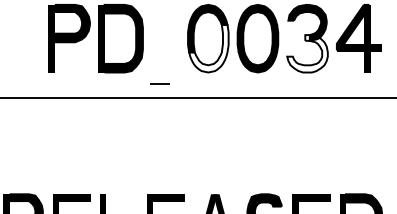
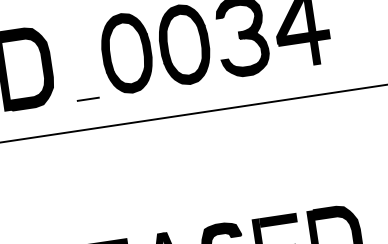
fill: (208, 48) -> (128, 64), added
fill: (307, 53) -> (244, 53), added
line: (159, 83) -> (87, 99), moved

